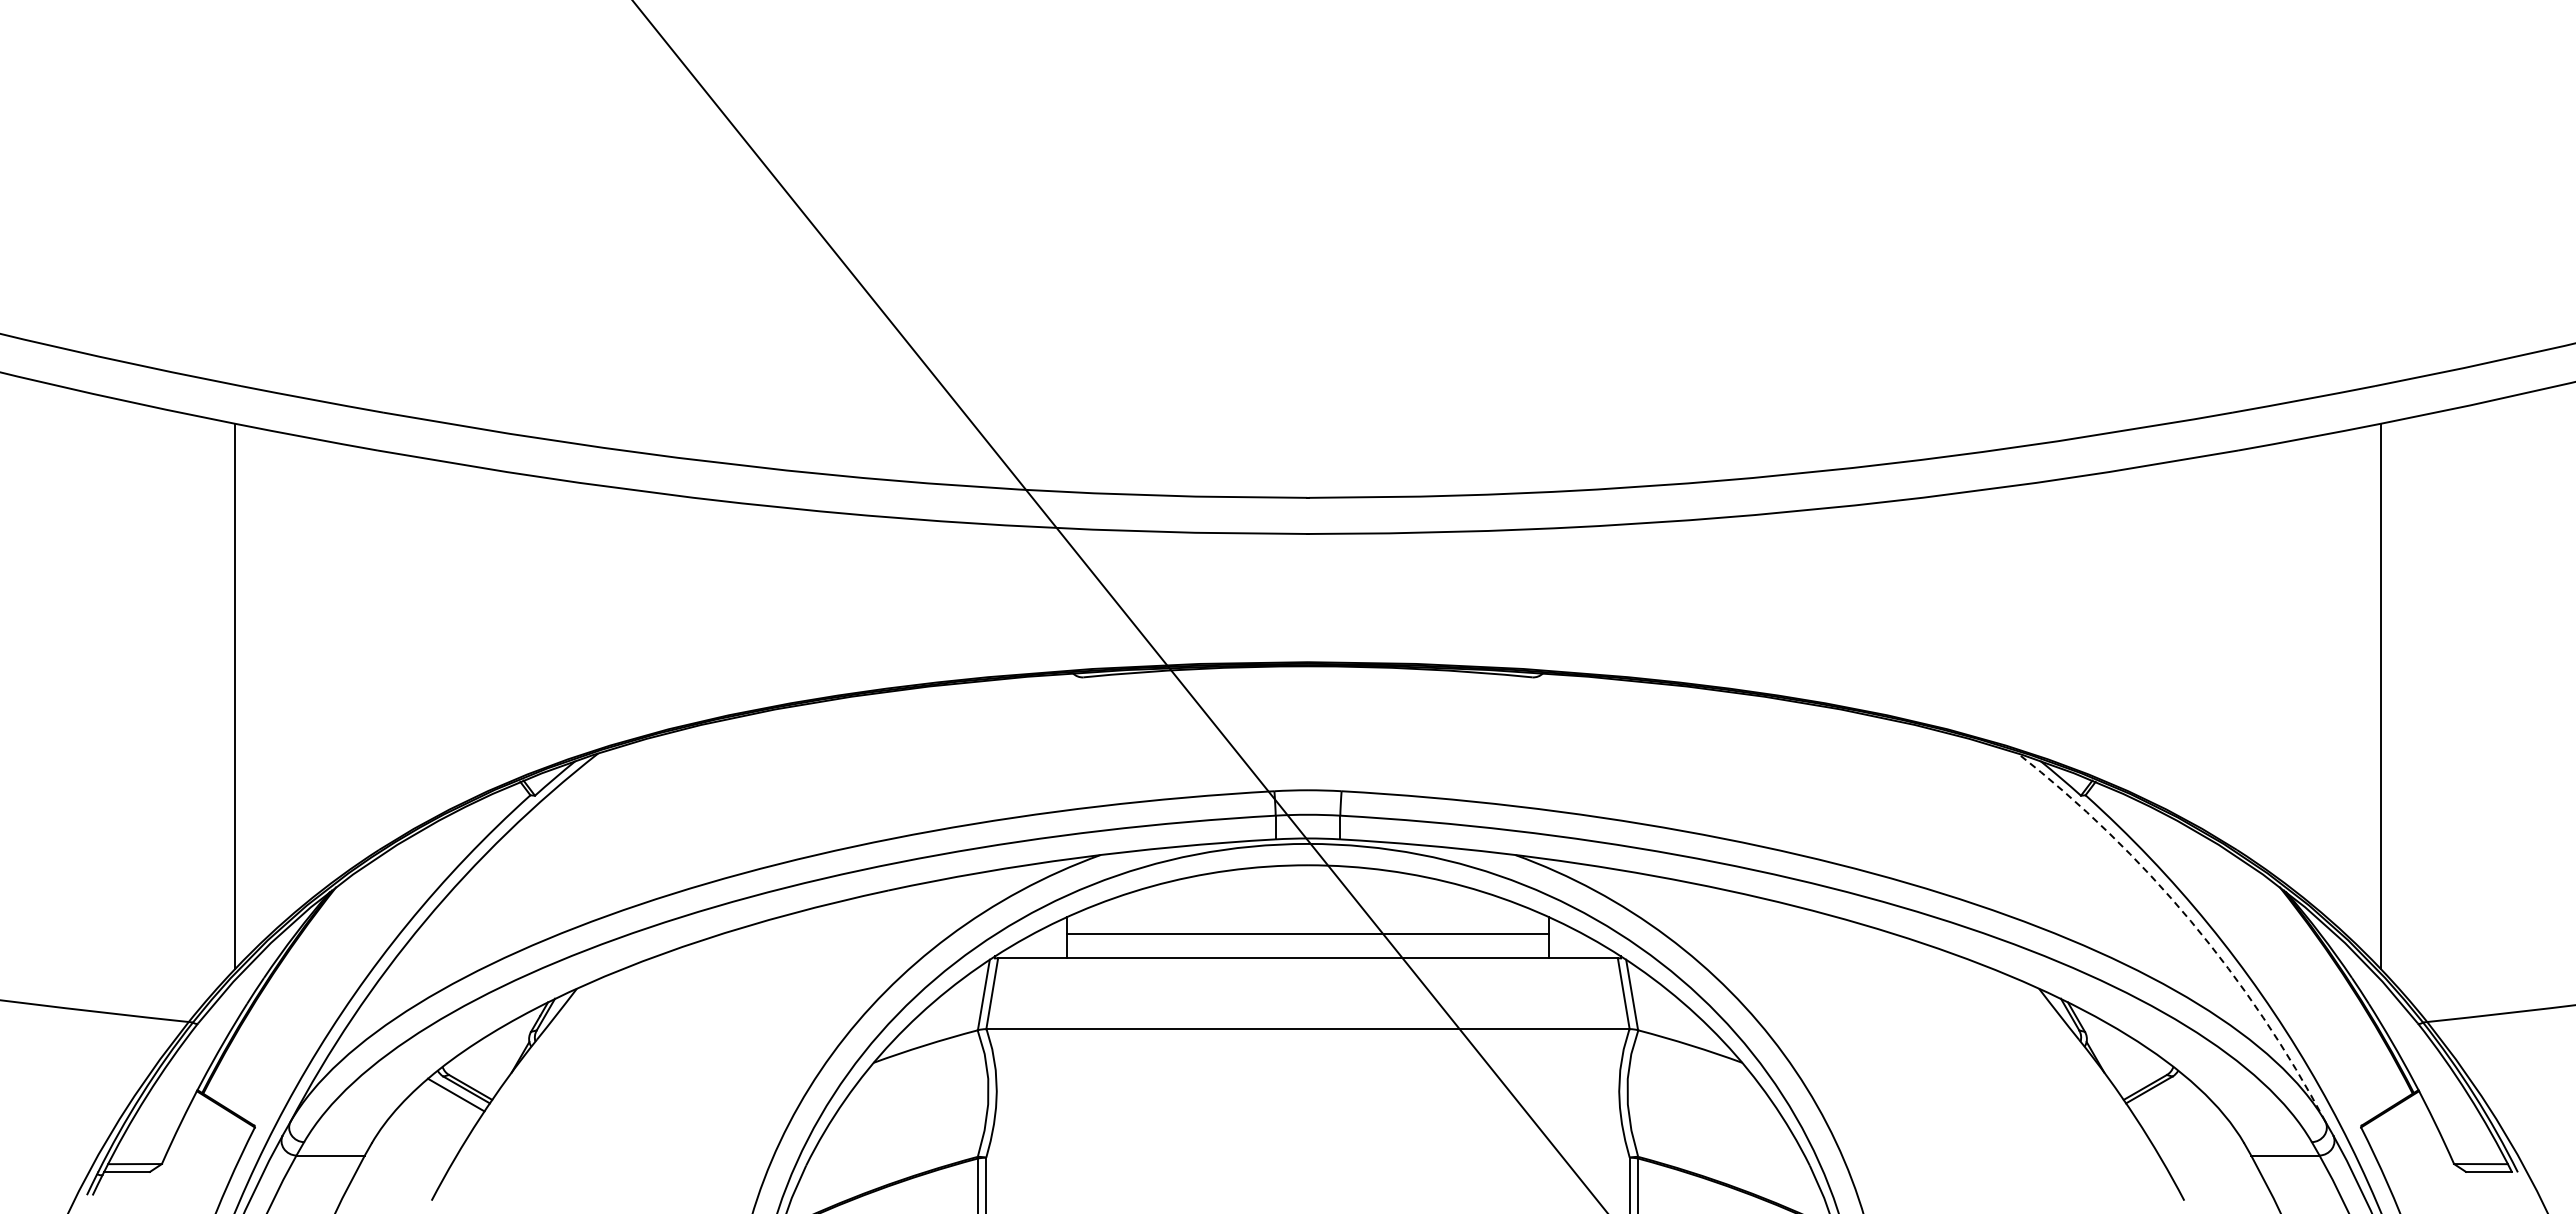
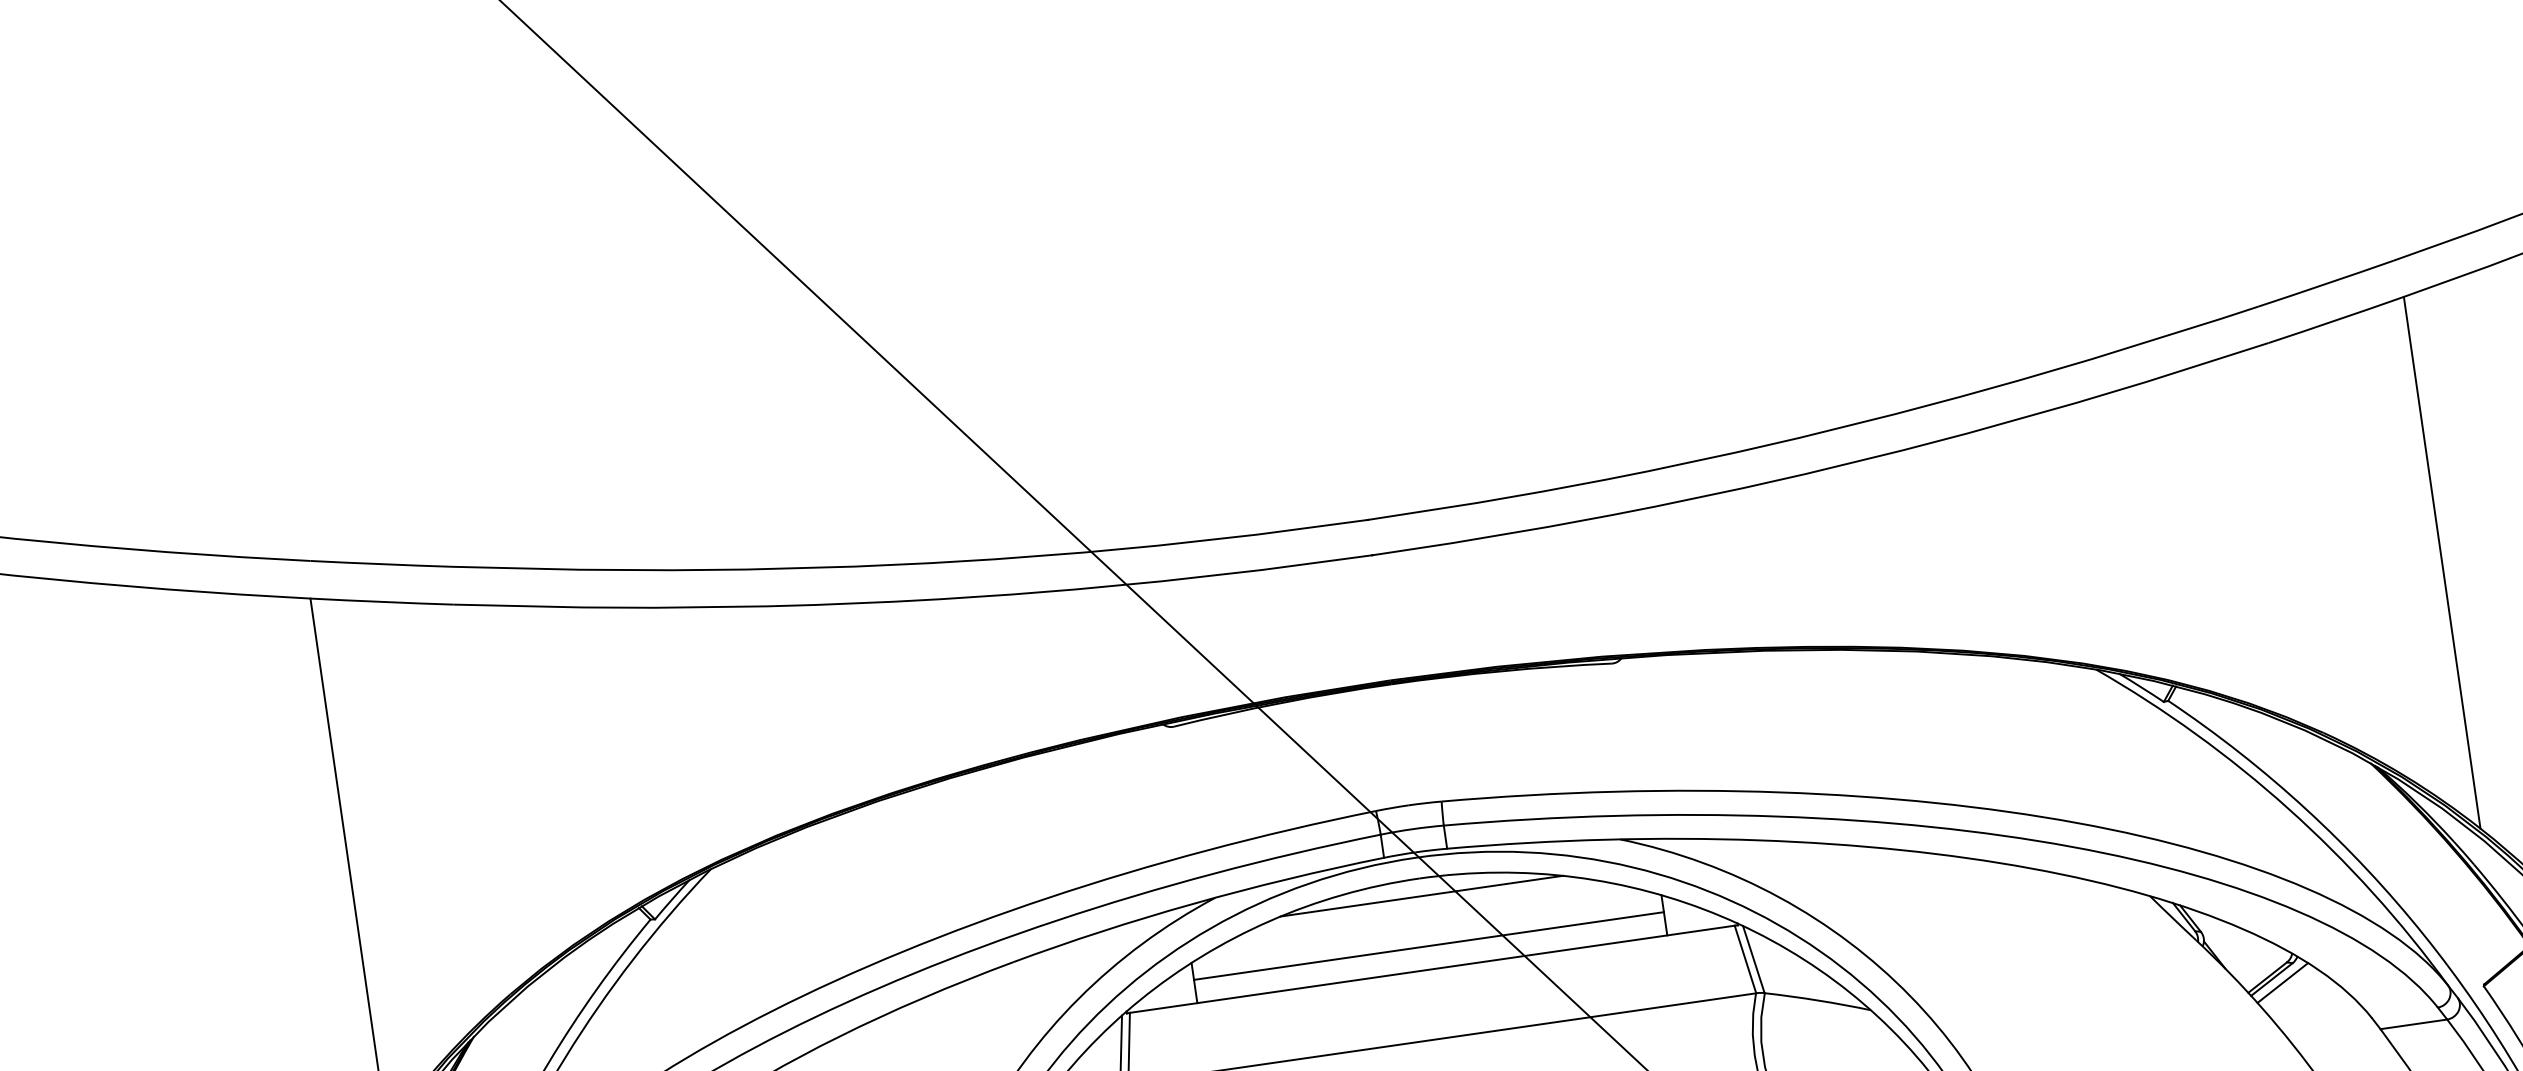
line: (1307, 883) -> (1421, 896), added
arc: (2190, 921) -> (2288, 809), dashed -> solid
line: (2159, 1094) -> (2282, 982), added

